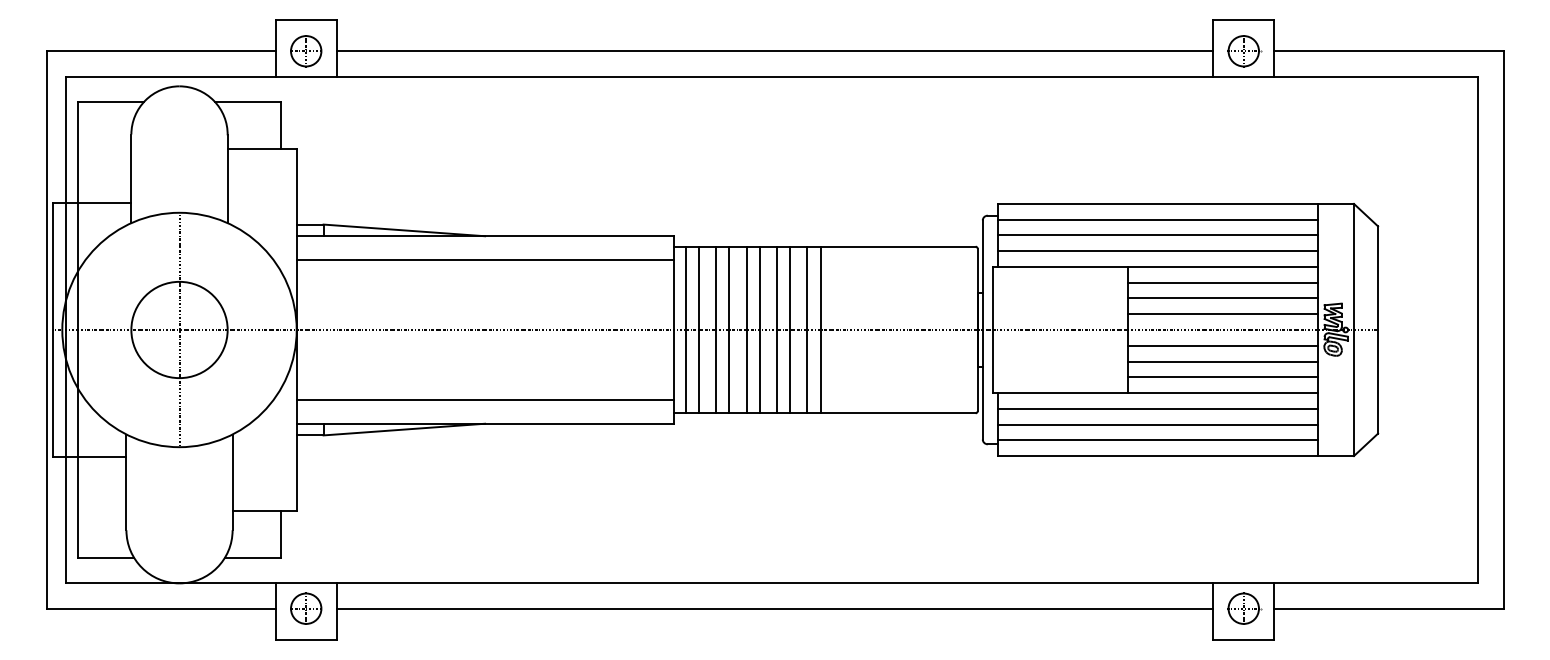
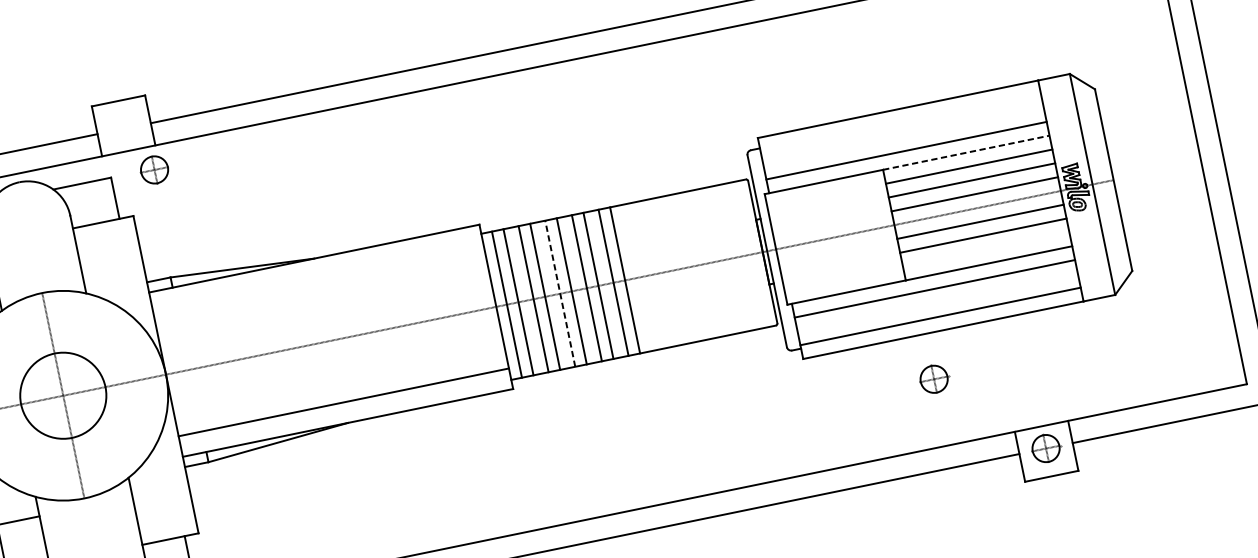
part: (306, 51) -> (154, 170), moved
line: (1157, 219) -> (900, 123), removed
line: (1157, 235) -> (903, 137), removed
line: (484, 259) -> (317, 279), removed
line: (1222, 266) -> (965, 152), solid -> dashed
line: (746, 329) -> (560, 293), solid -> dashed
line: (1222, 377) -> (985, 249), removed
line: (1157, 424) -> (937, 302), removed
part: (1137, 507) -> (934, 378), added

